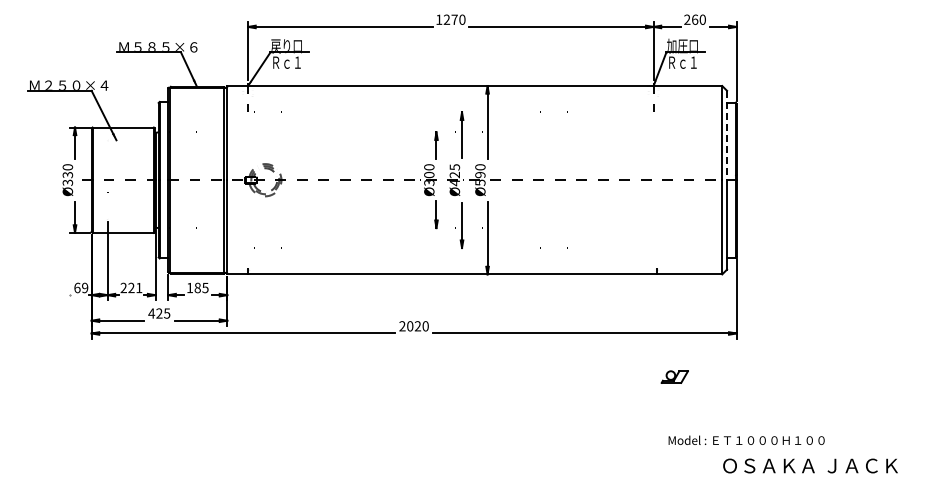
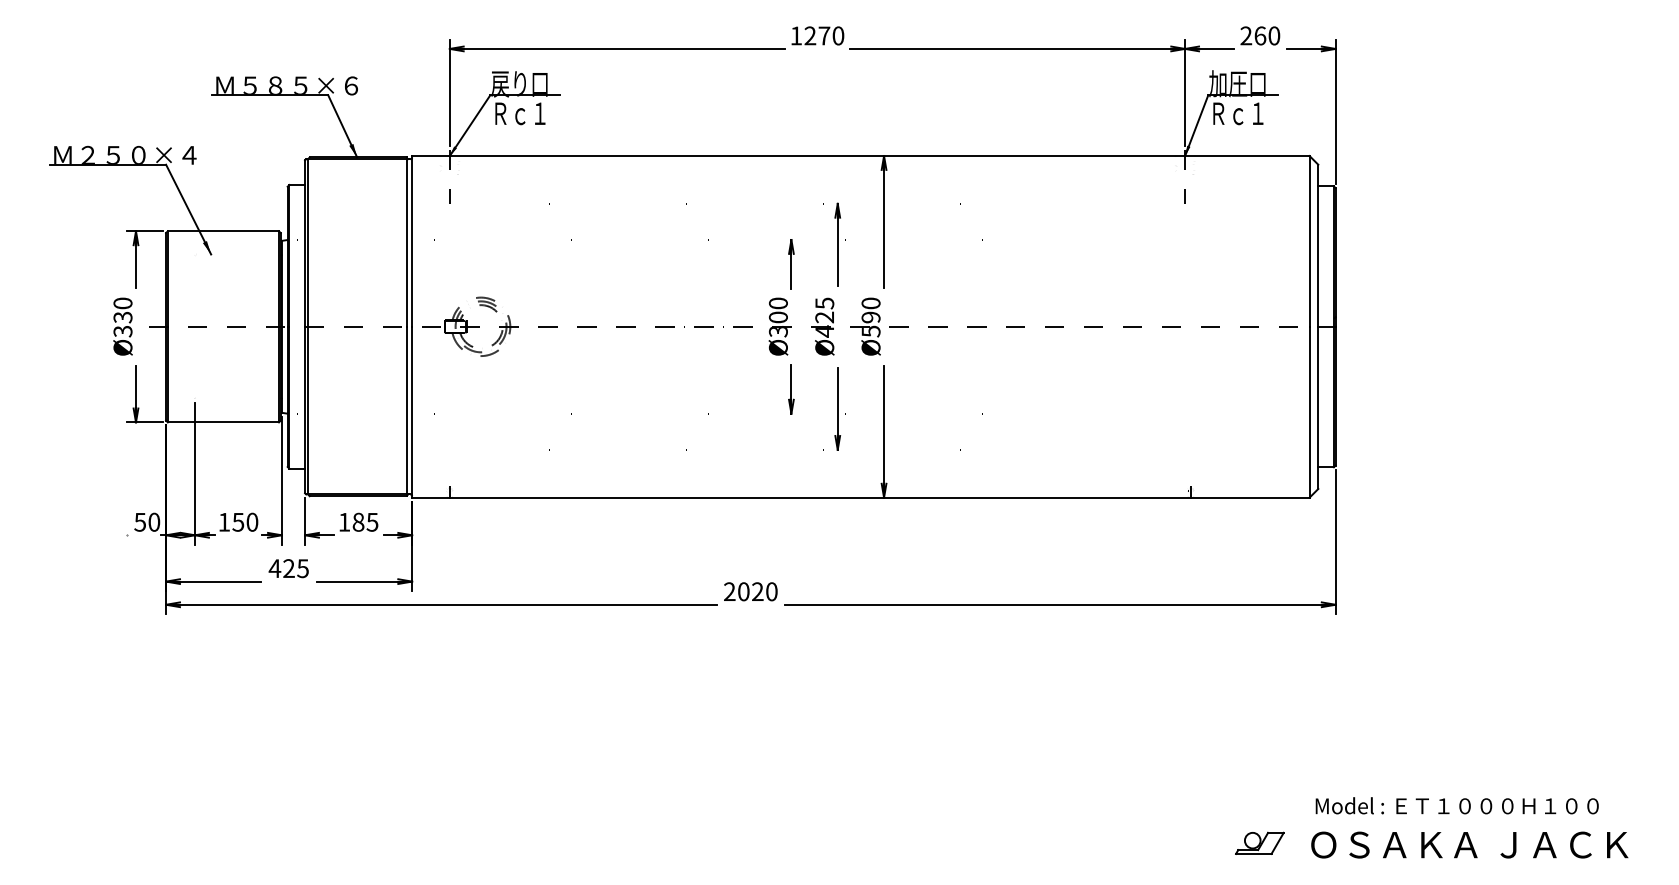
line: (727, 135) -> (1319, 245), dashed -> solid
text: (81, 287) -> (147, 521), 69 -> 50
text: (131, 287) -> (238, 521), 221 -> 150
part: (674, 376) -> (1259, 842), moved
text: (746, 439) -> (1456, 804), moved

